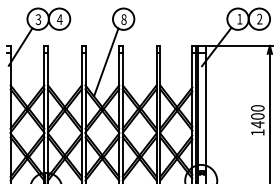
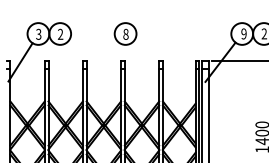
text: (239, 18) -> (243, 33), 1 -> 9
text: (59, 19) -> (60, 34), 4 -> 2
line: (106, 61) -> (108, 77), removed

